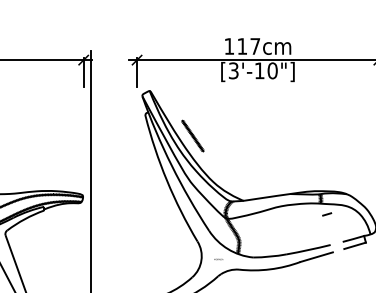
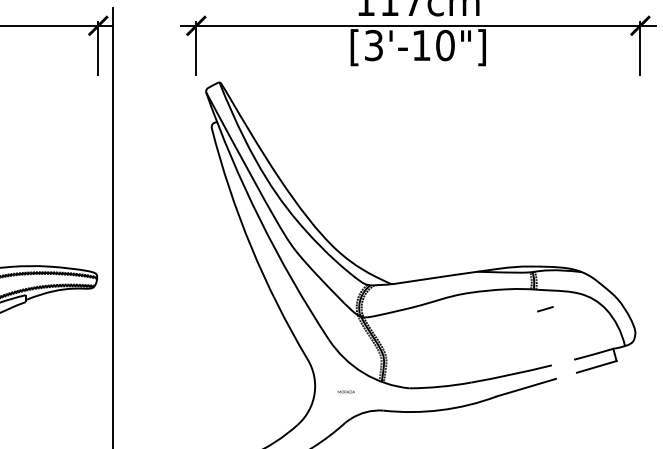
line: (192, 135) -> (298, 164), removed

